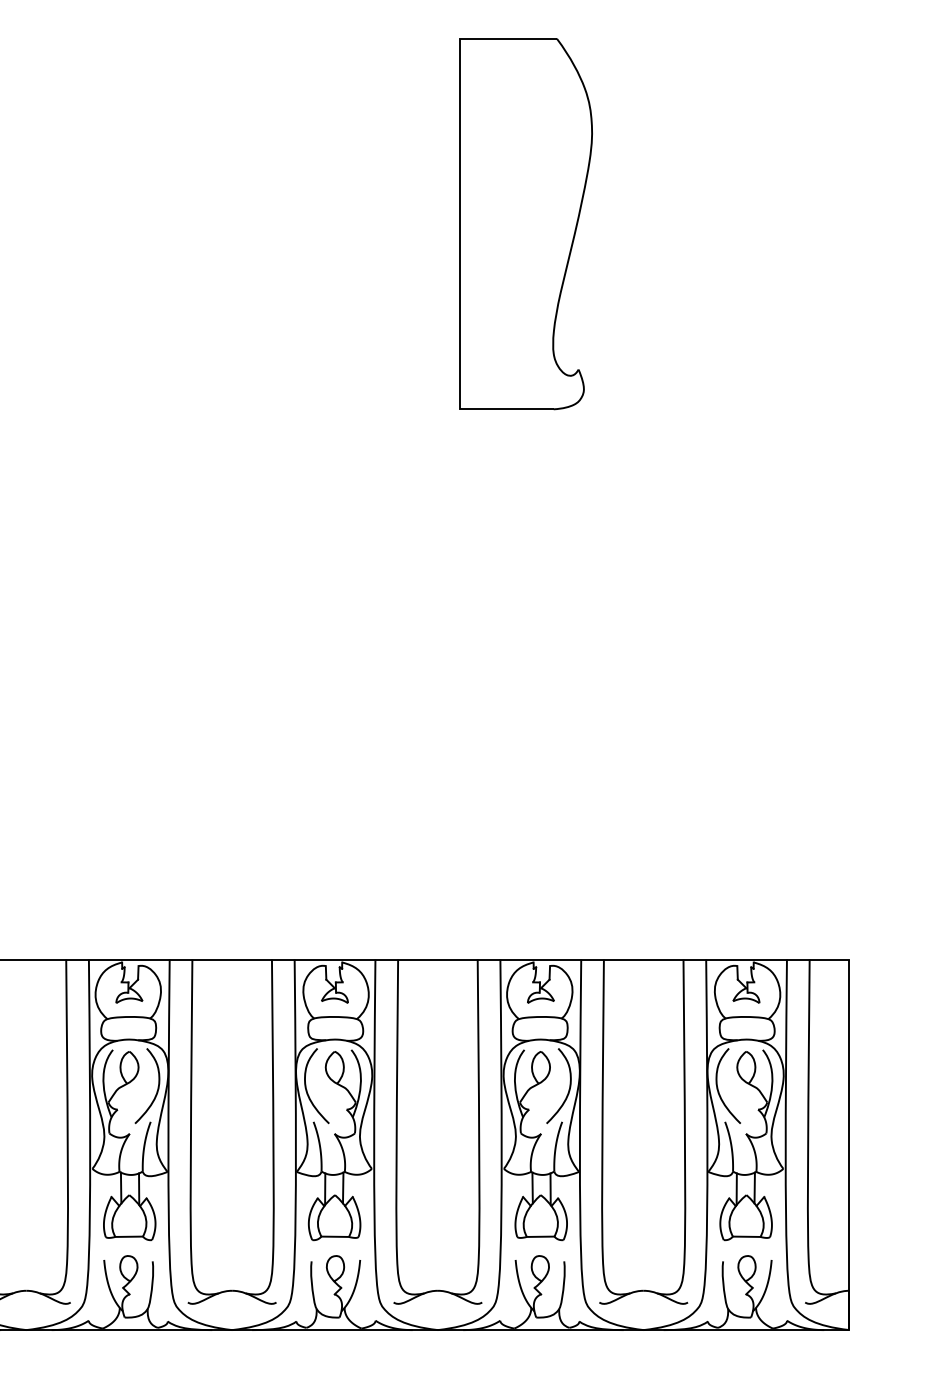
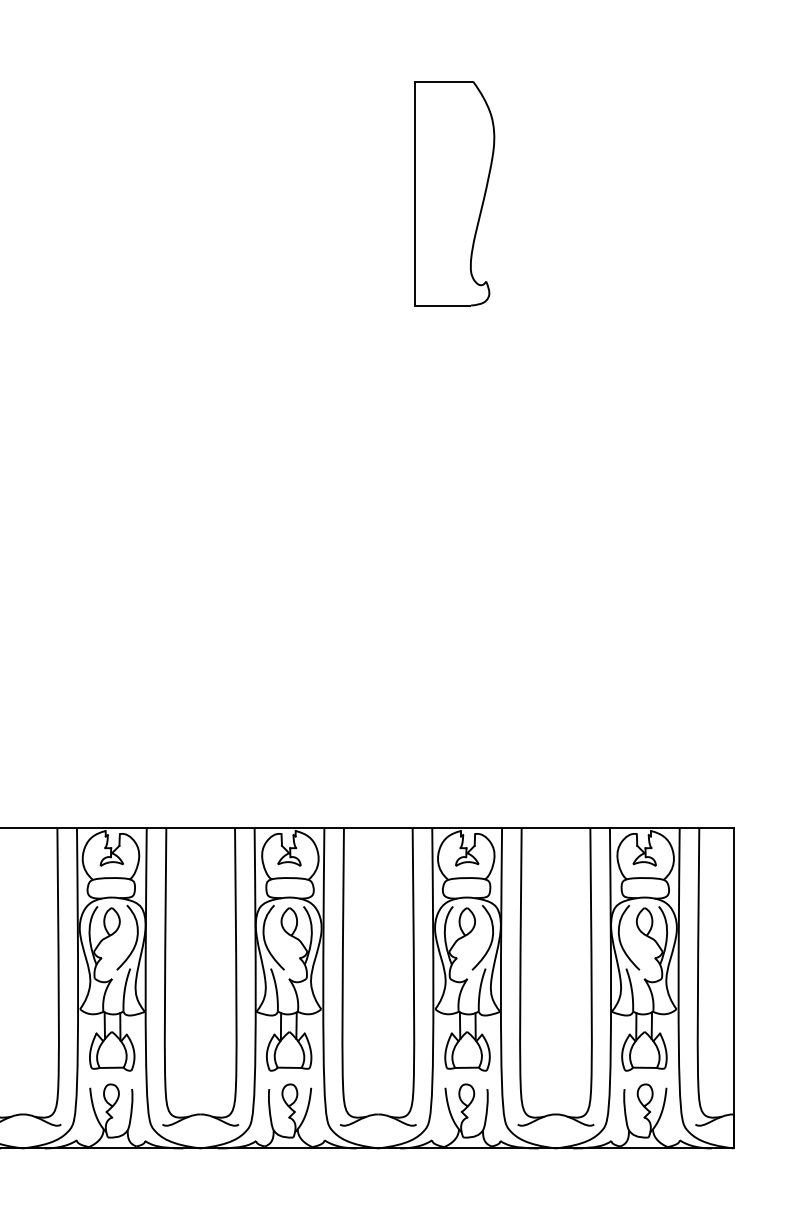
part: (525, 224) -> (453, 193), size x0.7

